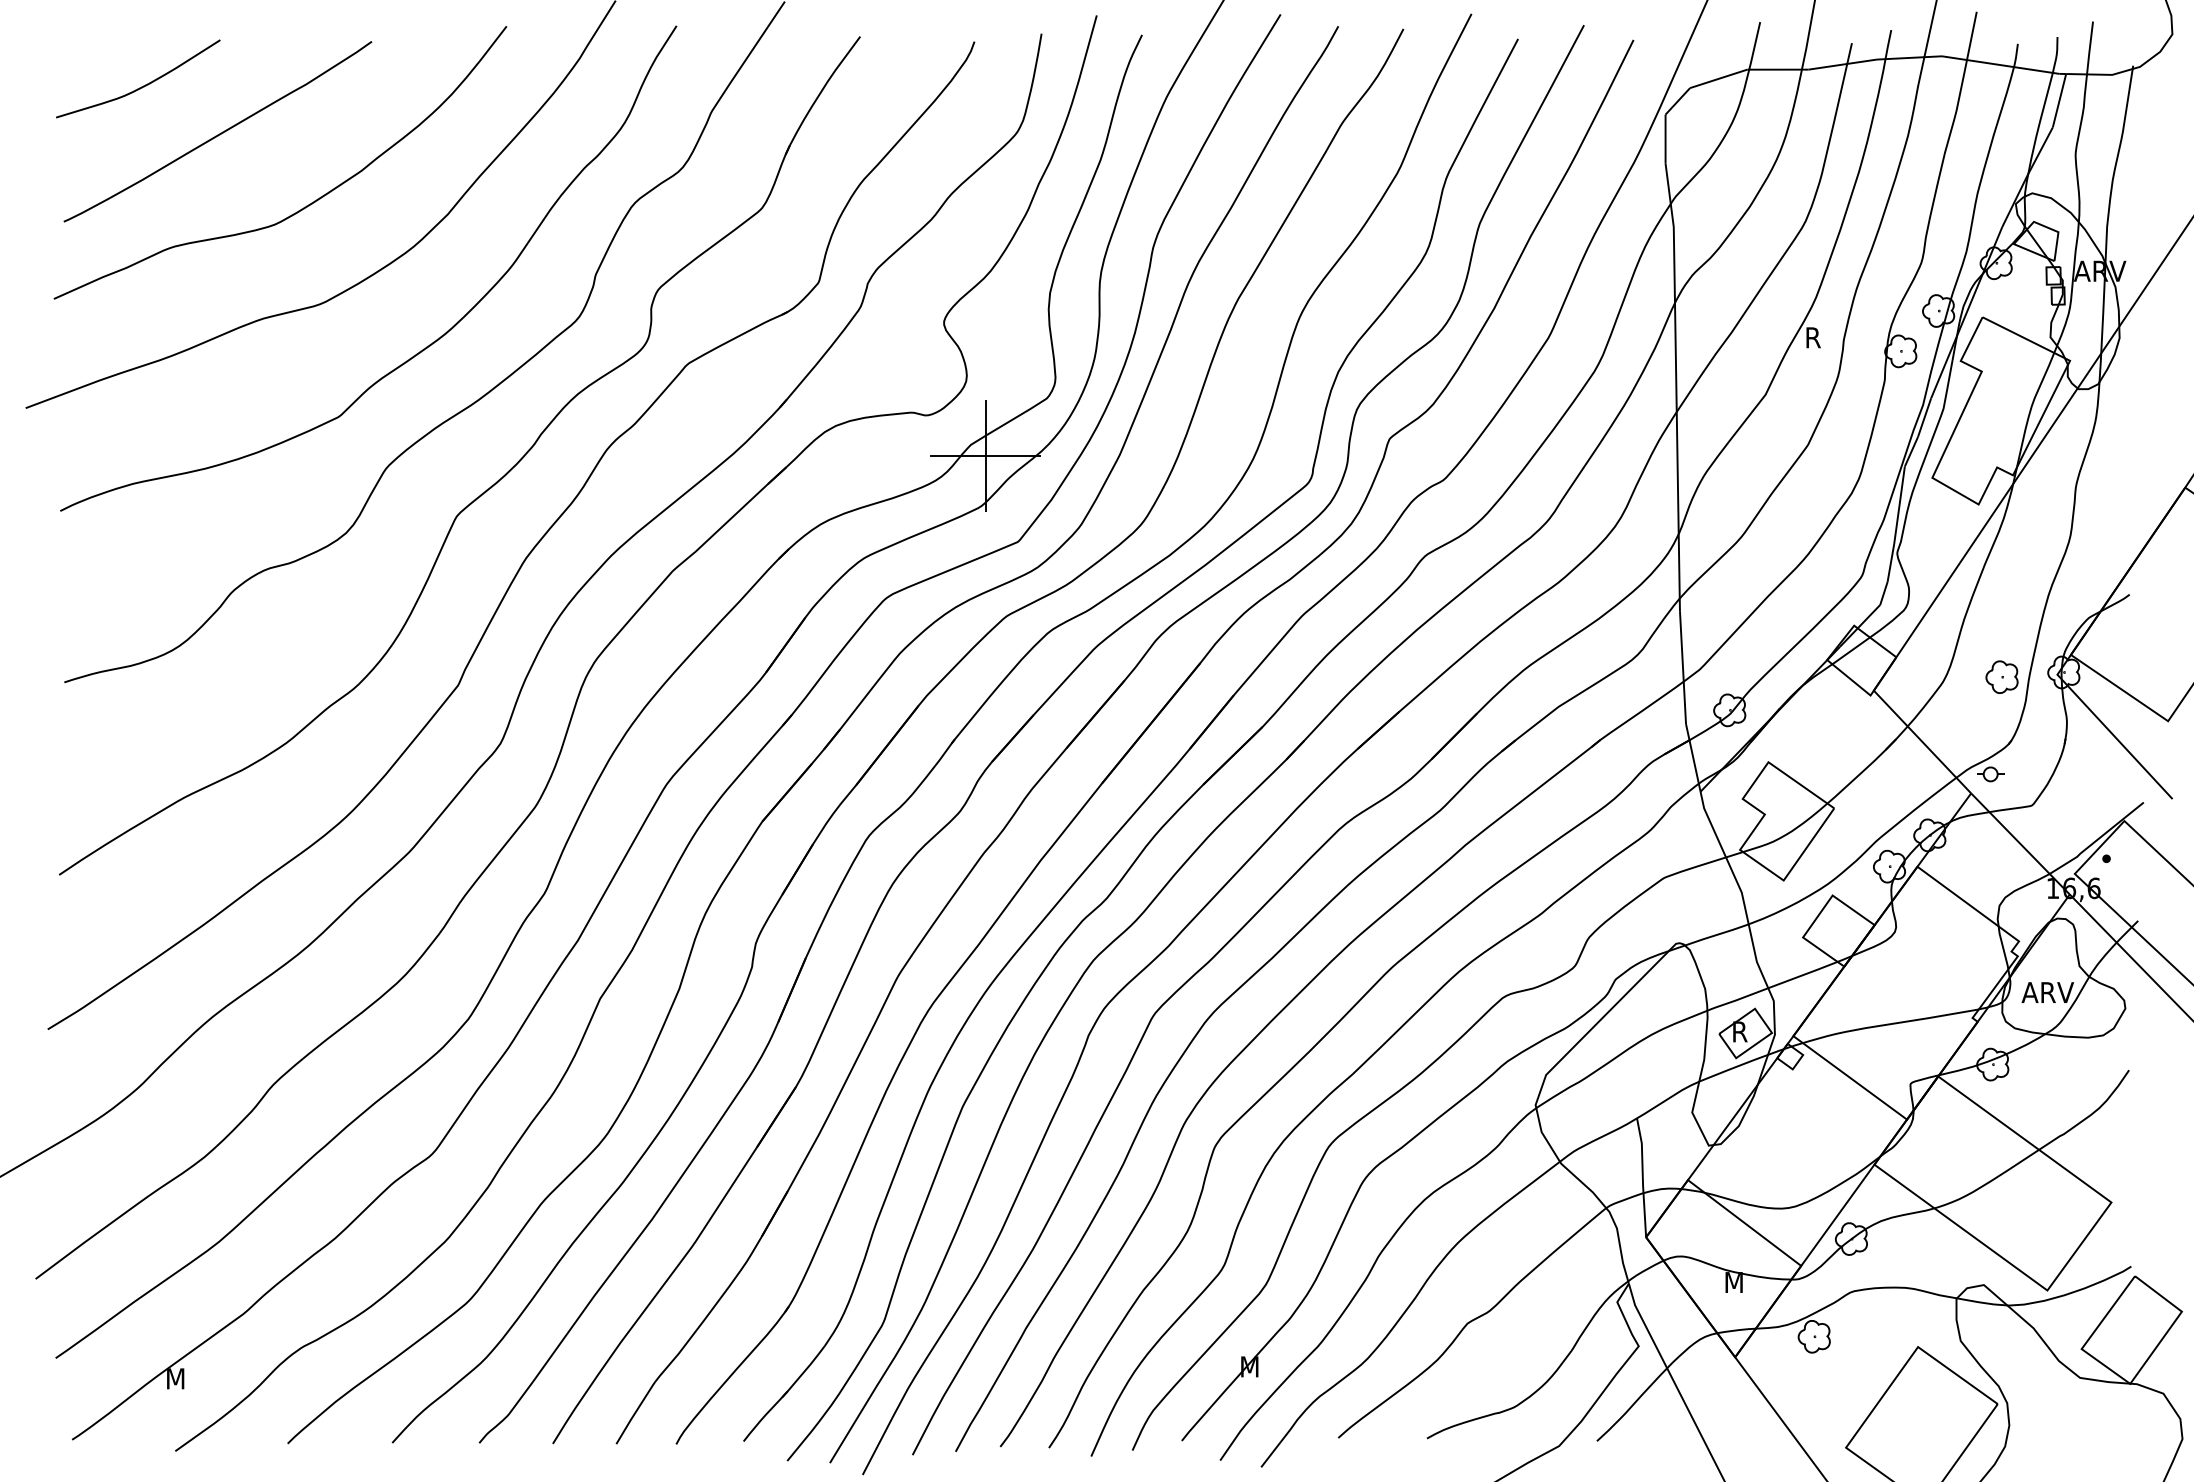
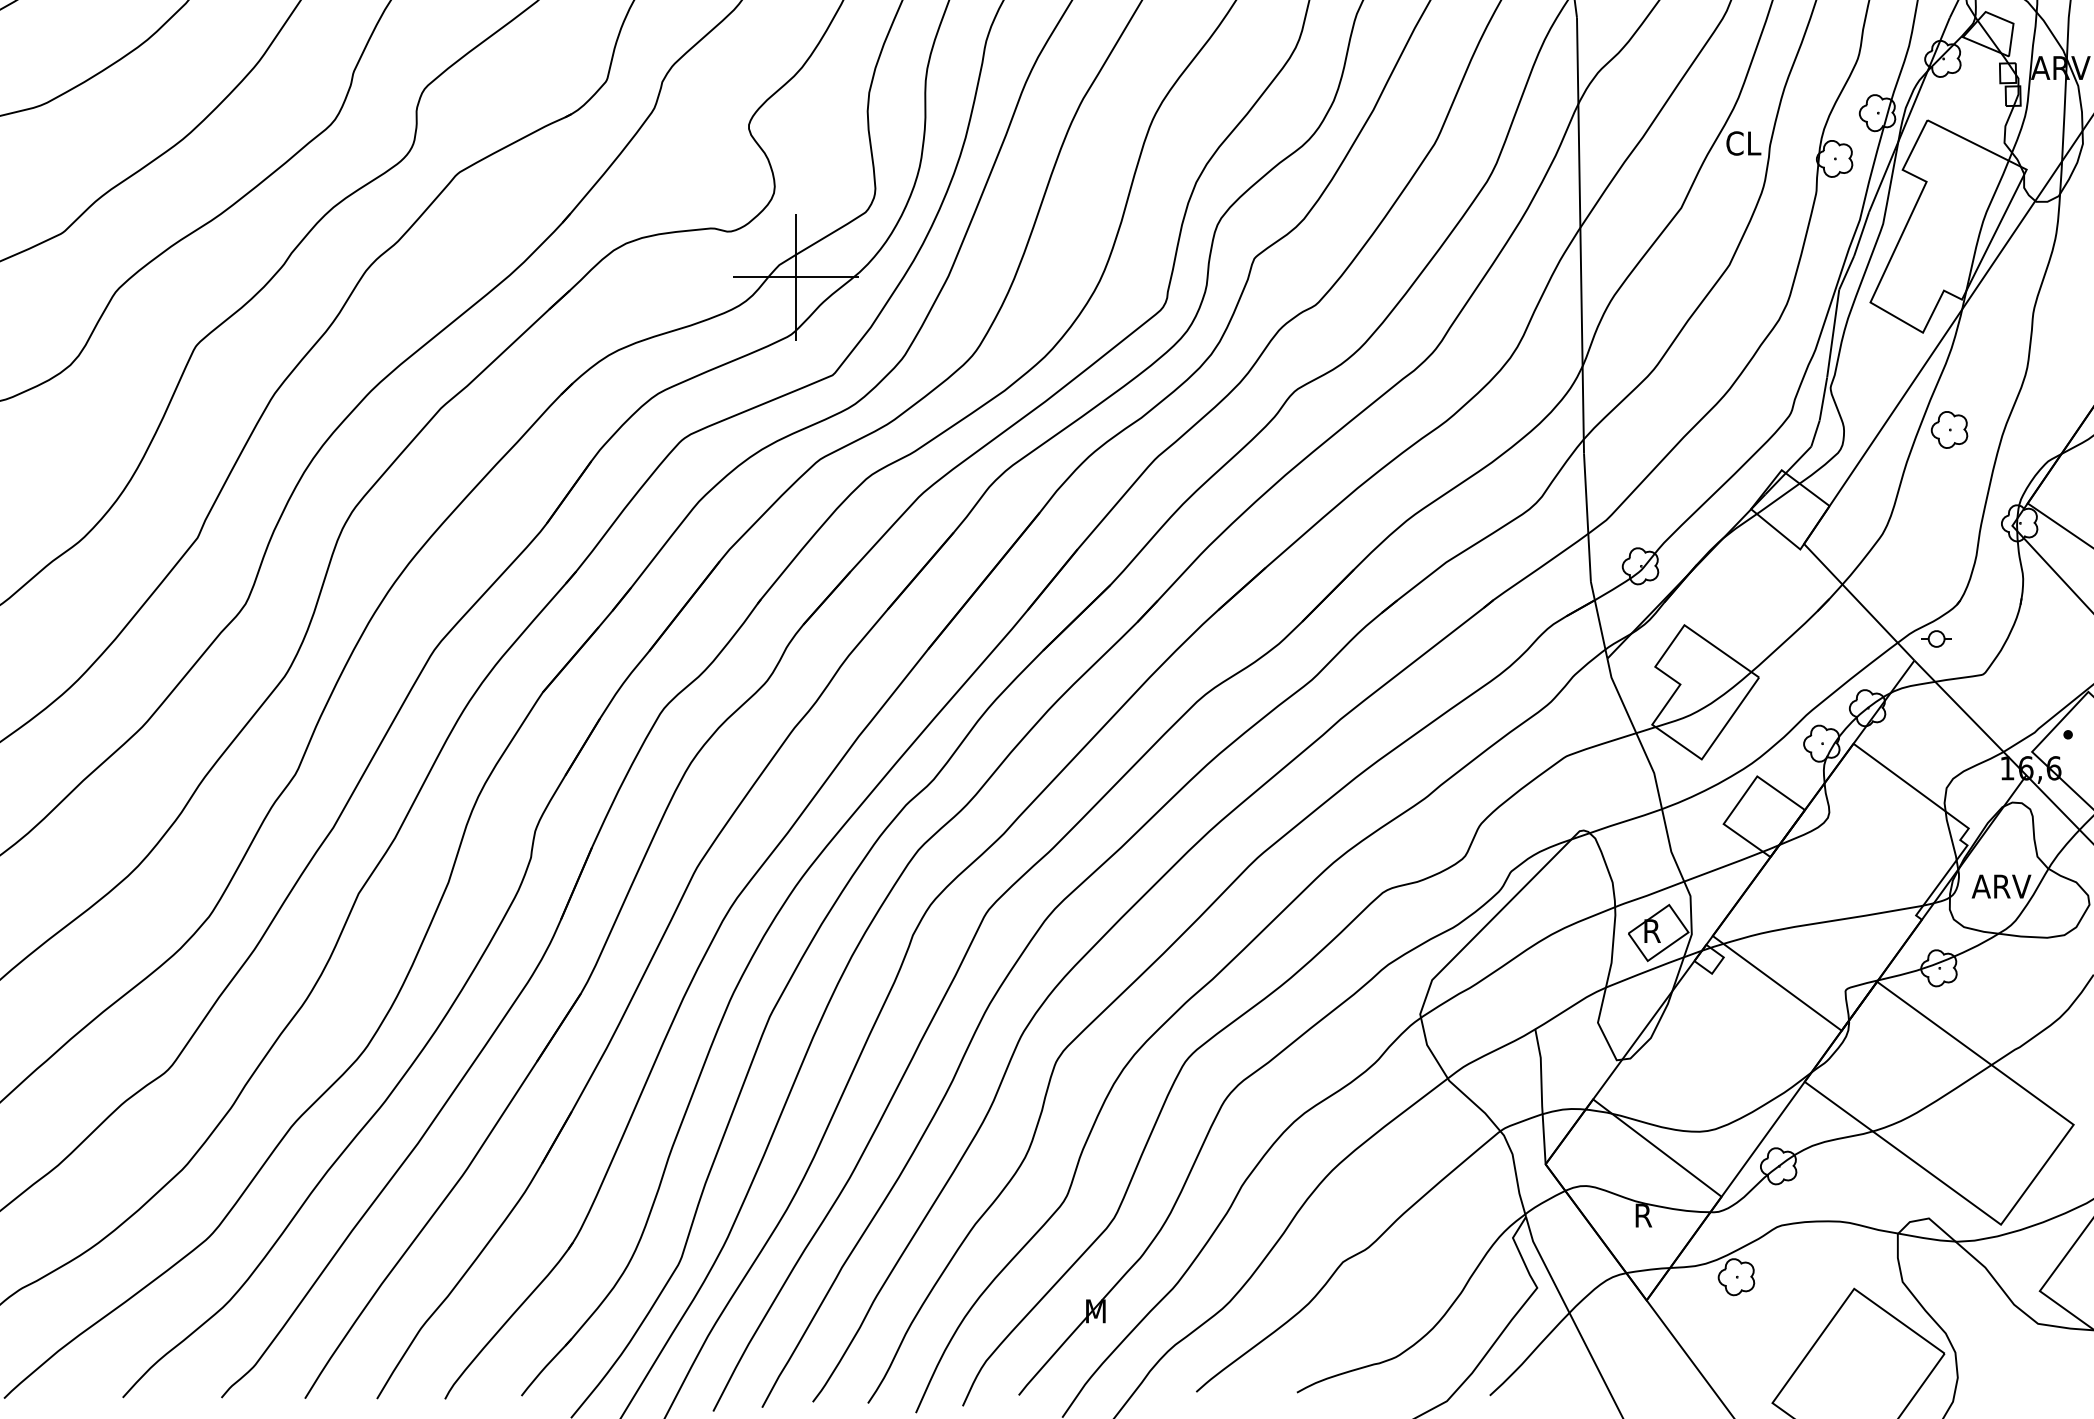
text: (1820, 337) -> (1743, 143), R -> CL
part: (2001, 676) -> (1948, 429), moved
text: (1735, 1282) -> (1647, 1215), M -> R

